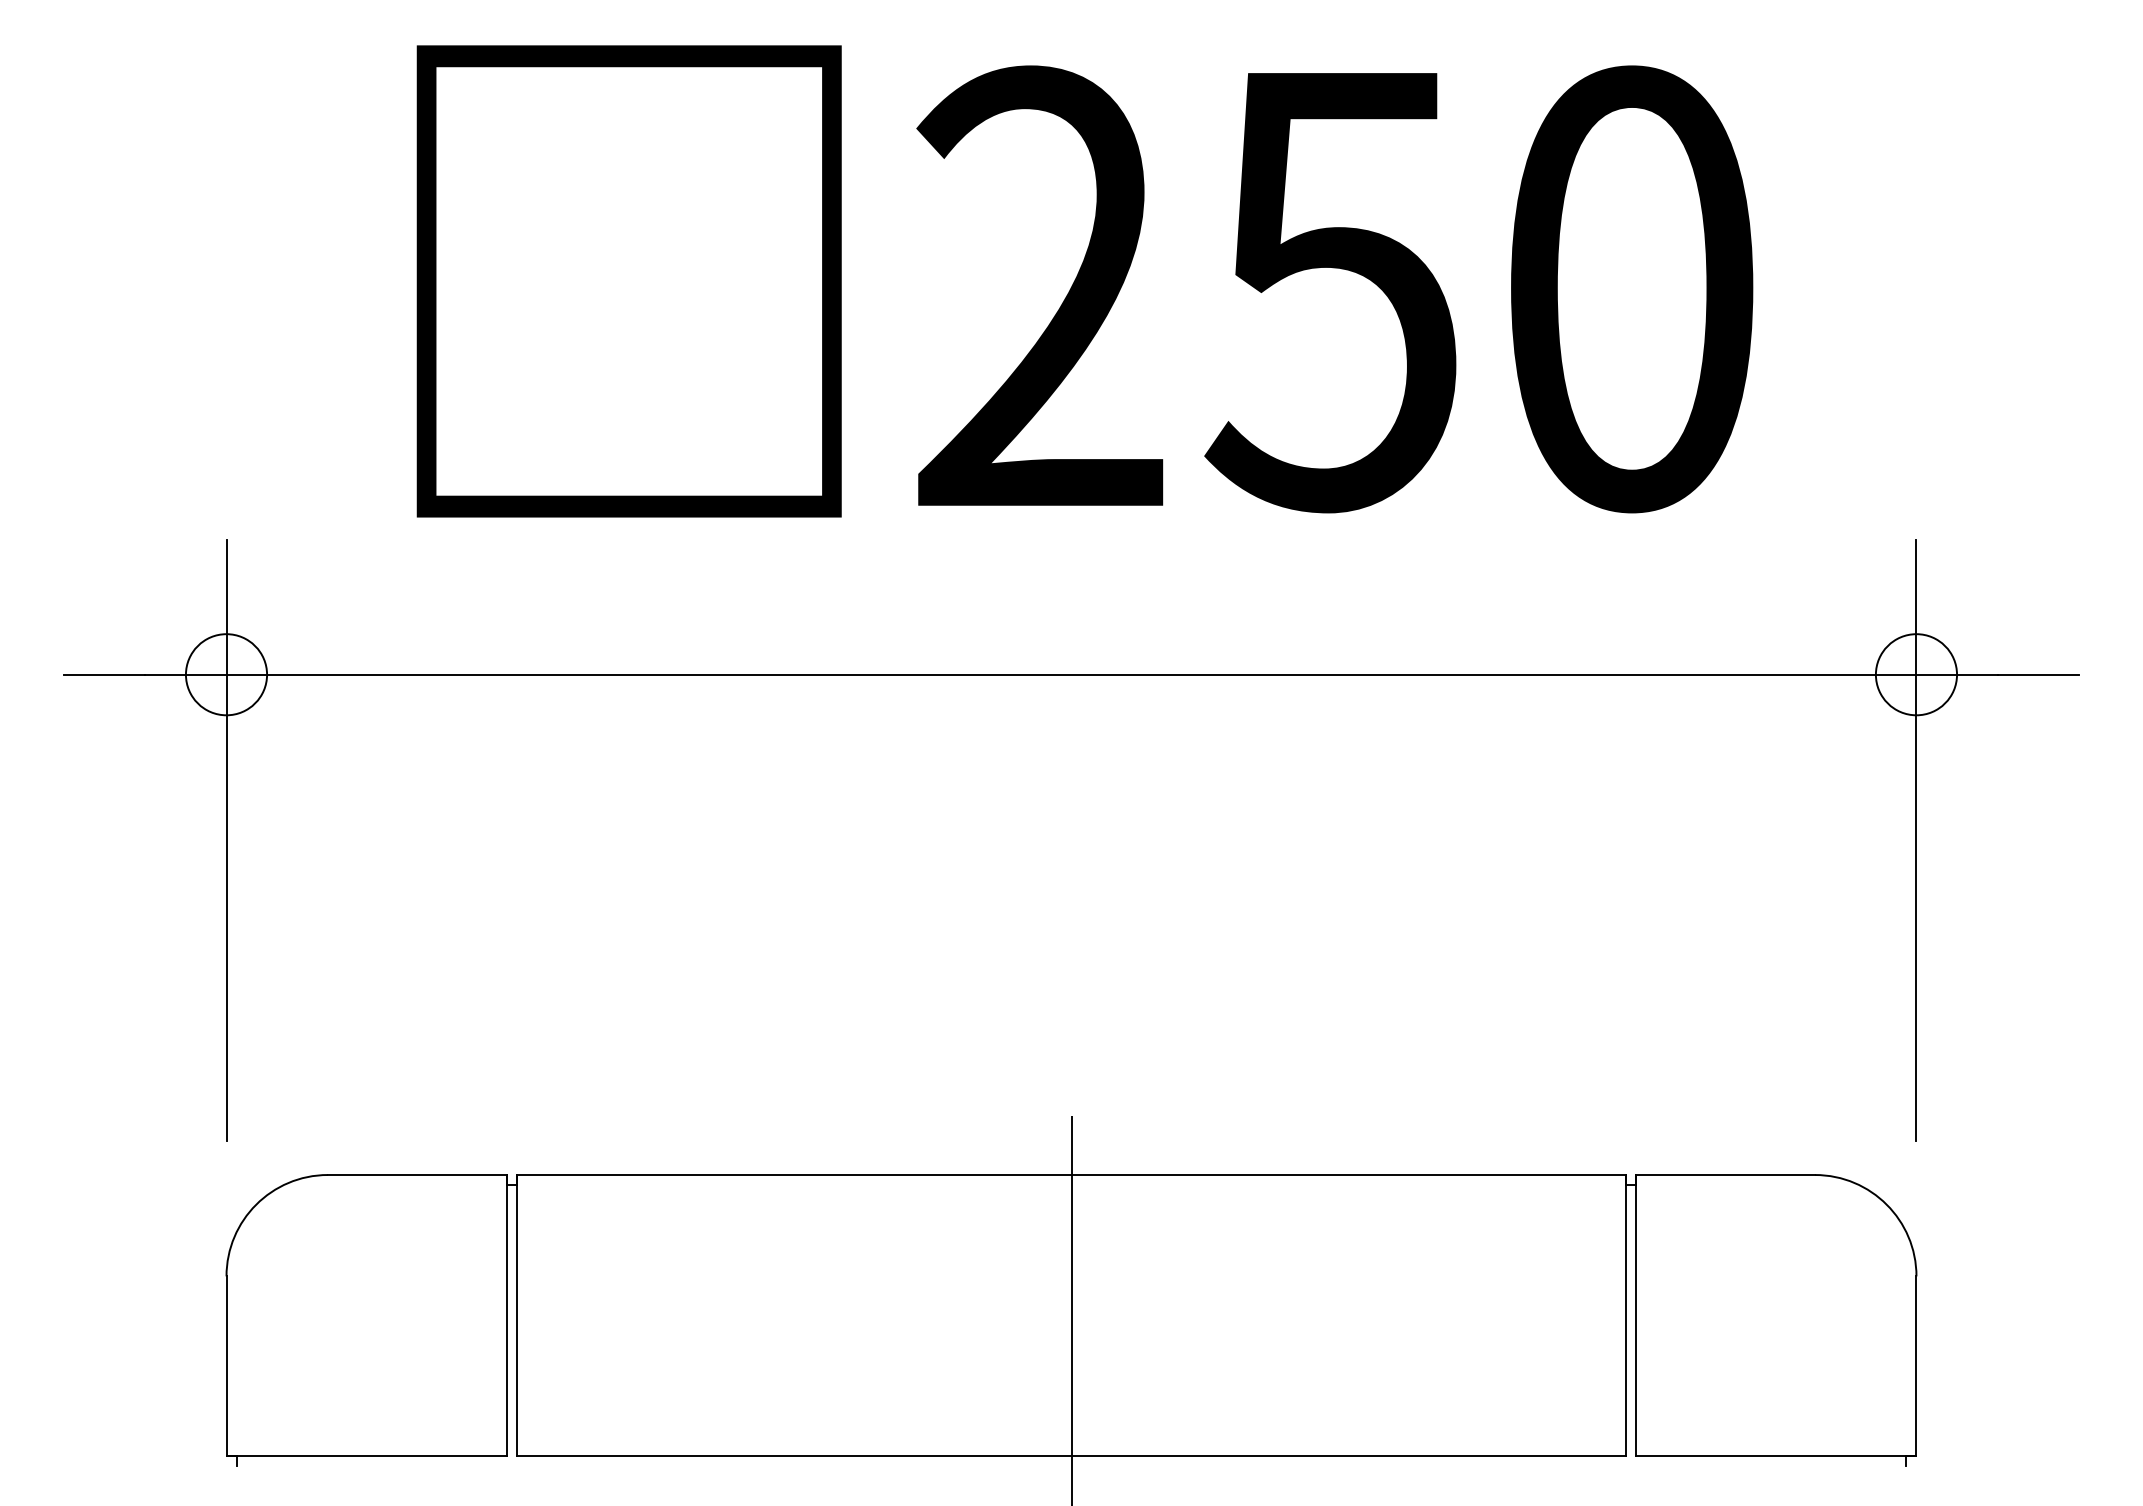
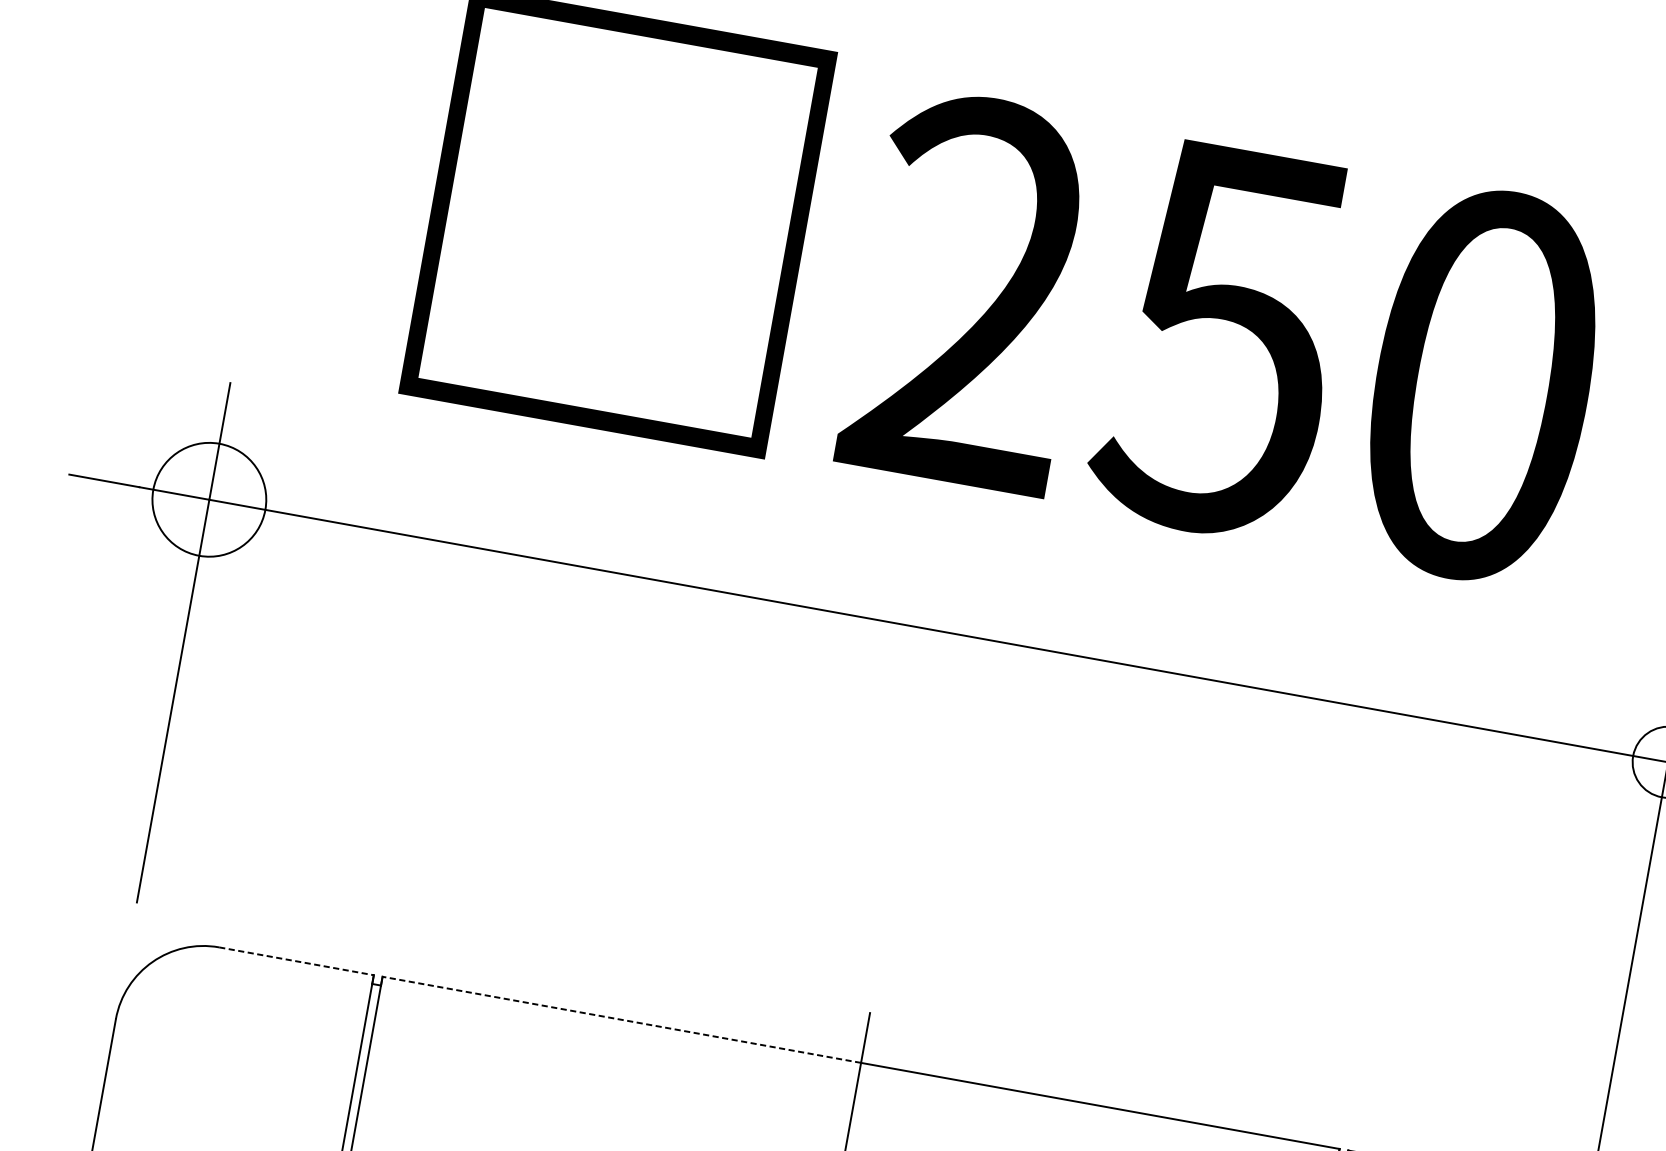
circle: (226, 674) -> (209, 499), size x1.6
line: (417, 1175) -> (296, 961), solid -> dashed
line: (793, 1175) -> (621, 1020), solid -> dashed

